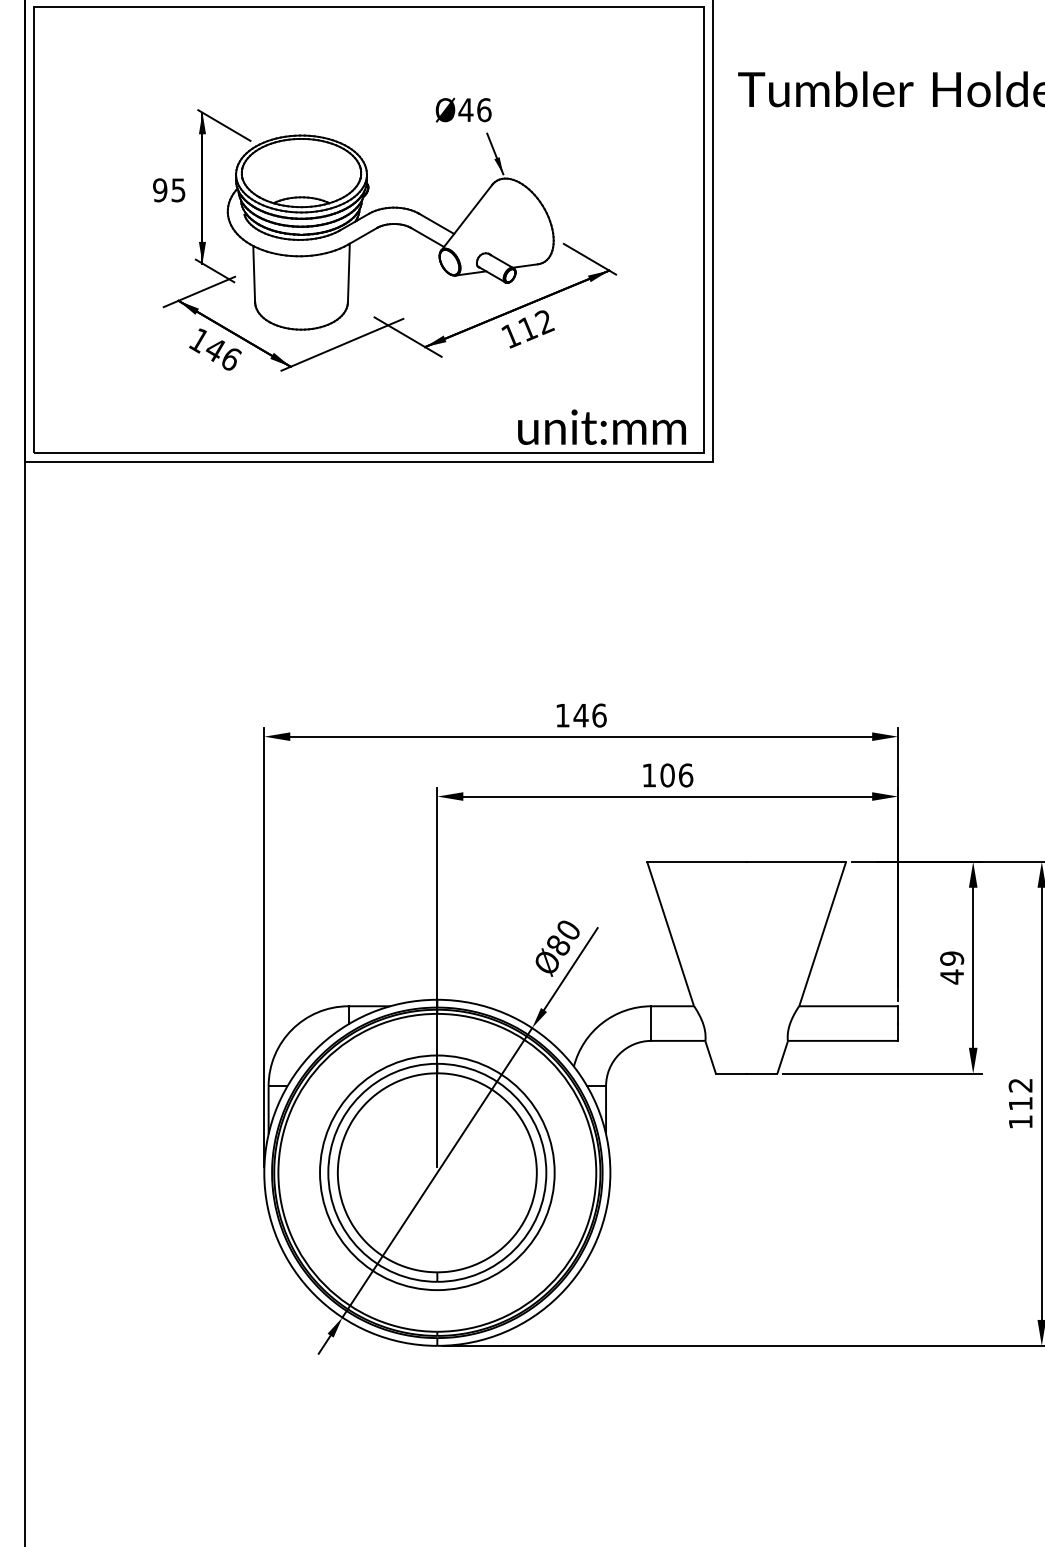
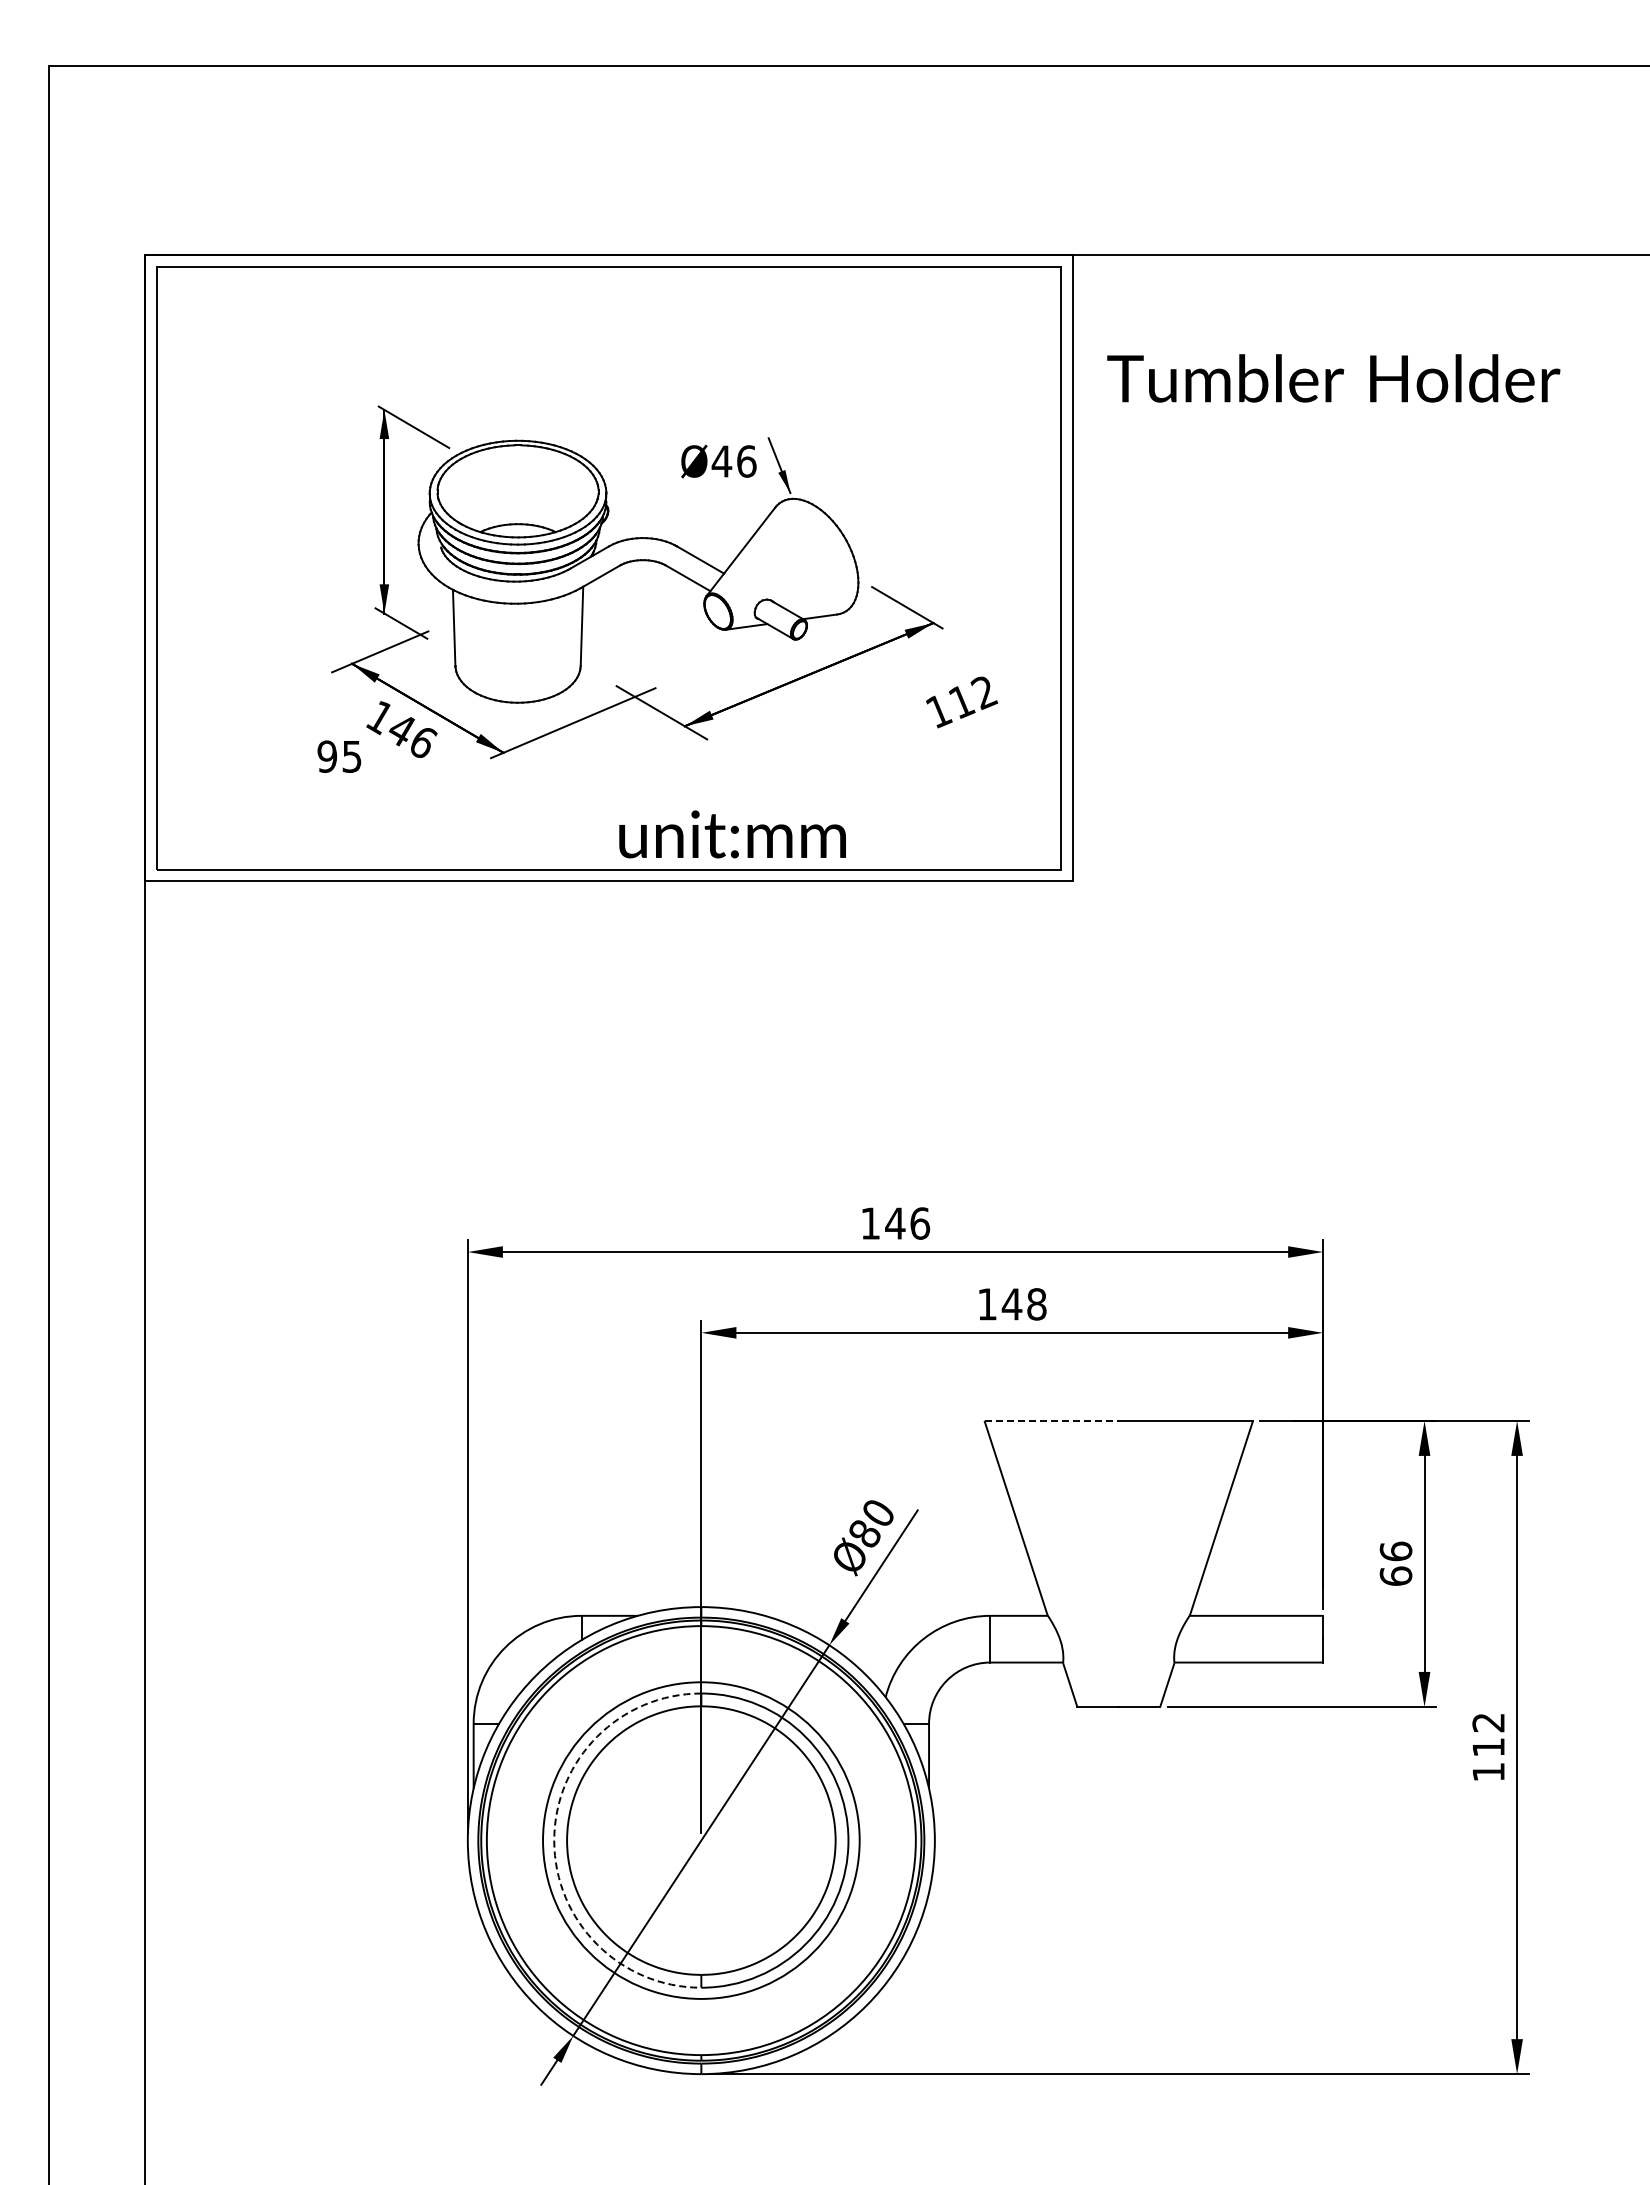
text: (463, 110) -> (718, 461), moved
text: (169, 190) -> (339, 756), moved
text: (528, 329) -> (962, 702), moved
text: (601, 427) -> (732, 834), moved
text: (676, 775) -> (1023, 1304), 106 -> 148
line: (697, 861) -> (1052, 1420), solid -> dashed
text: (951, 967) -> (1395, 1563), 49 -> 66
arc: (328, 1172) -> (554, 1840), solid -> dashed

